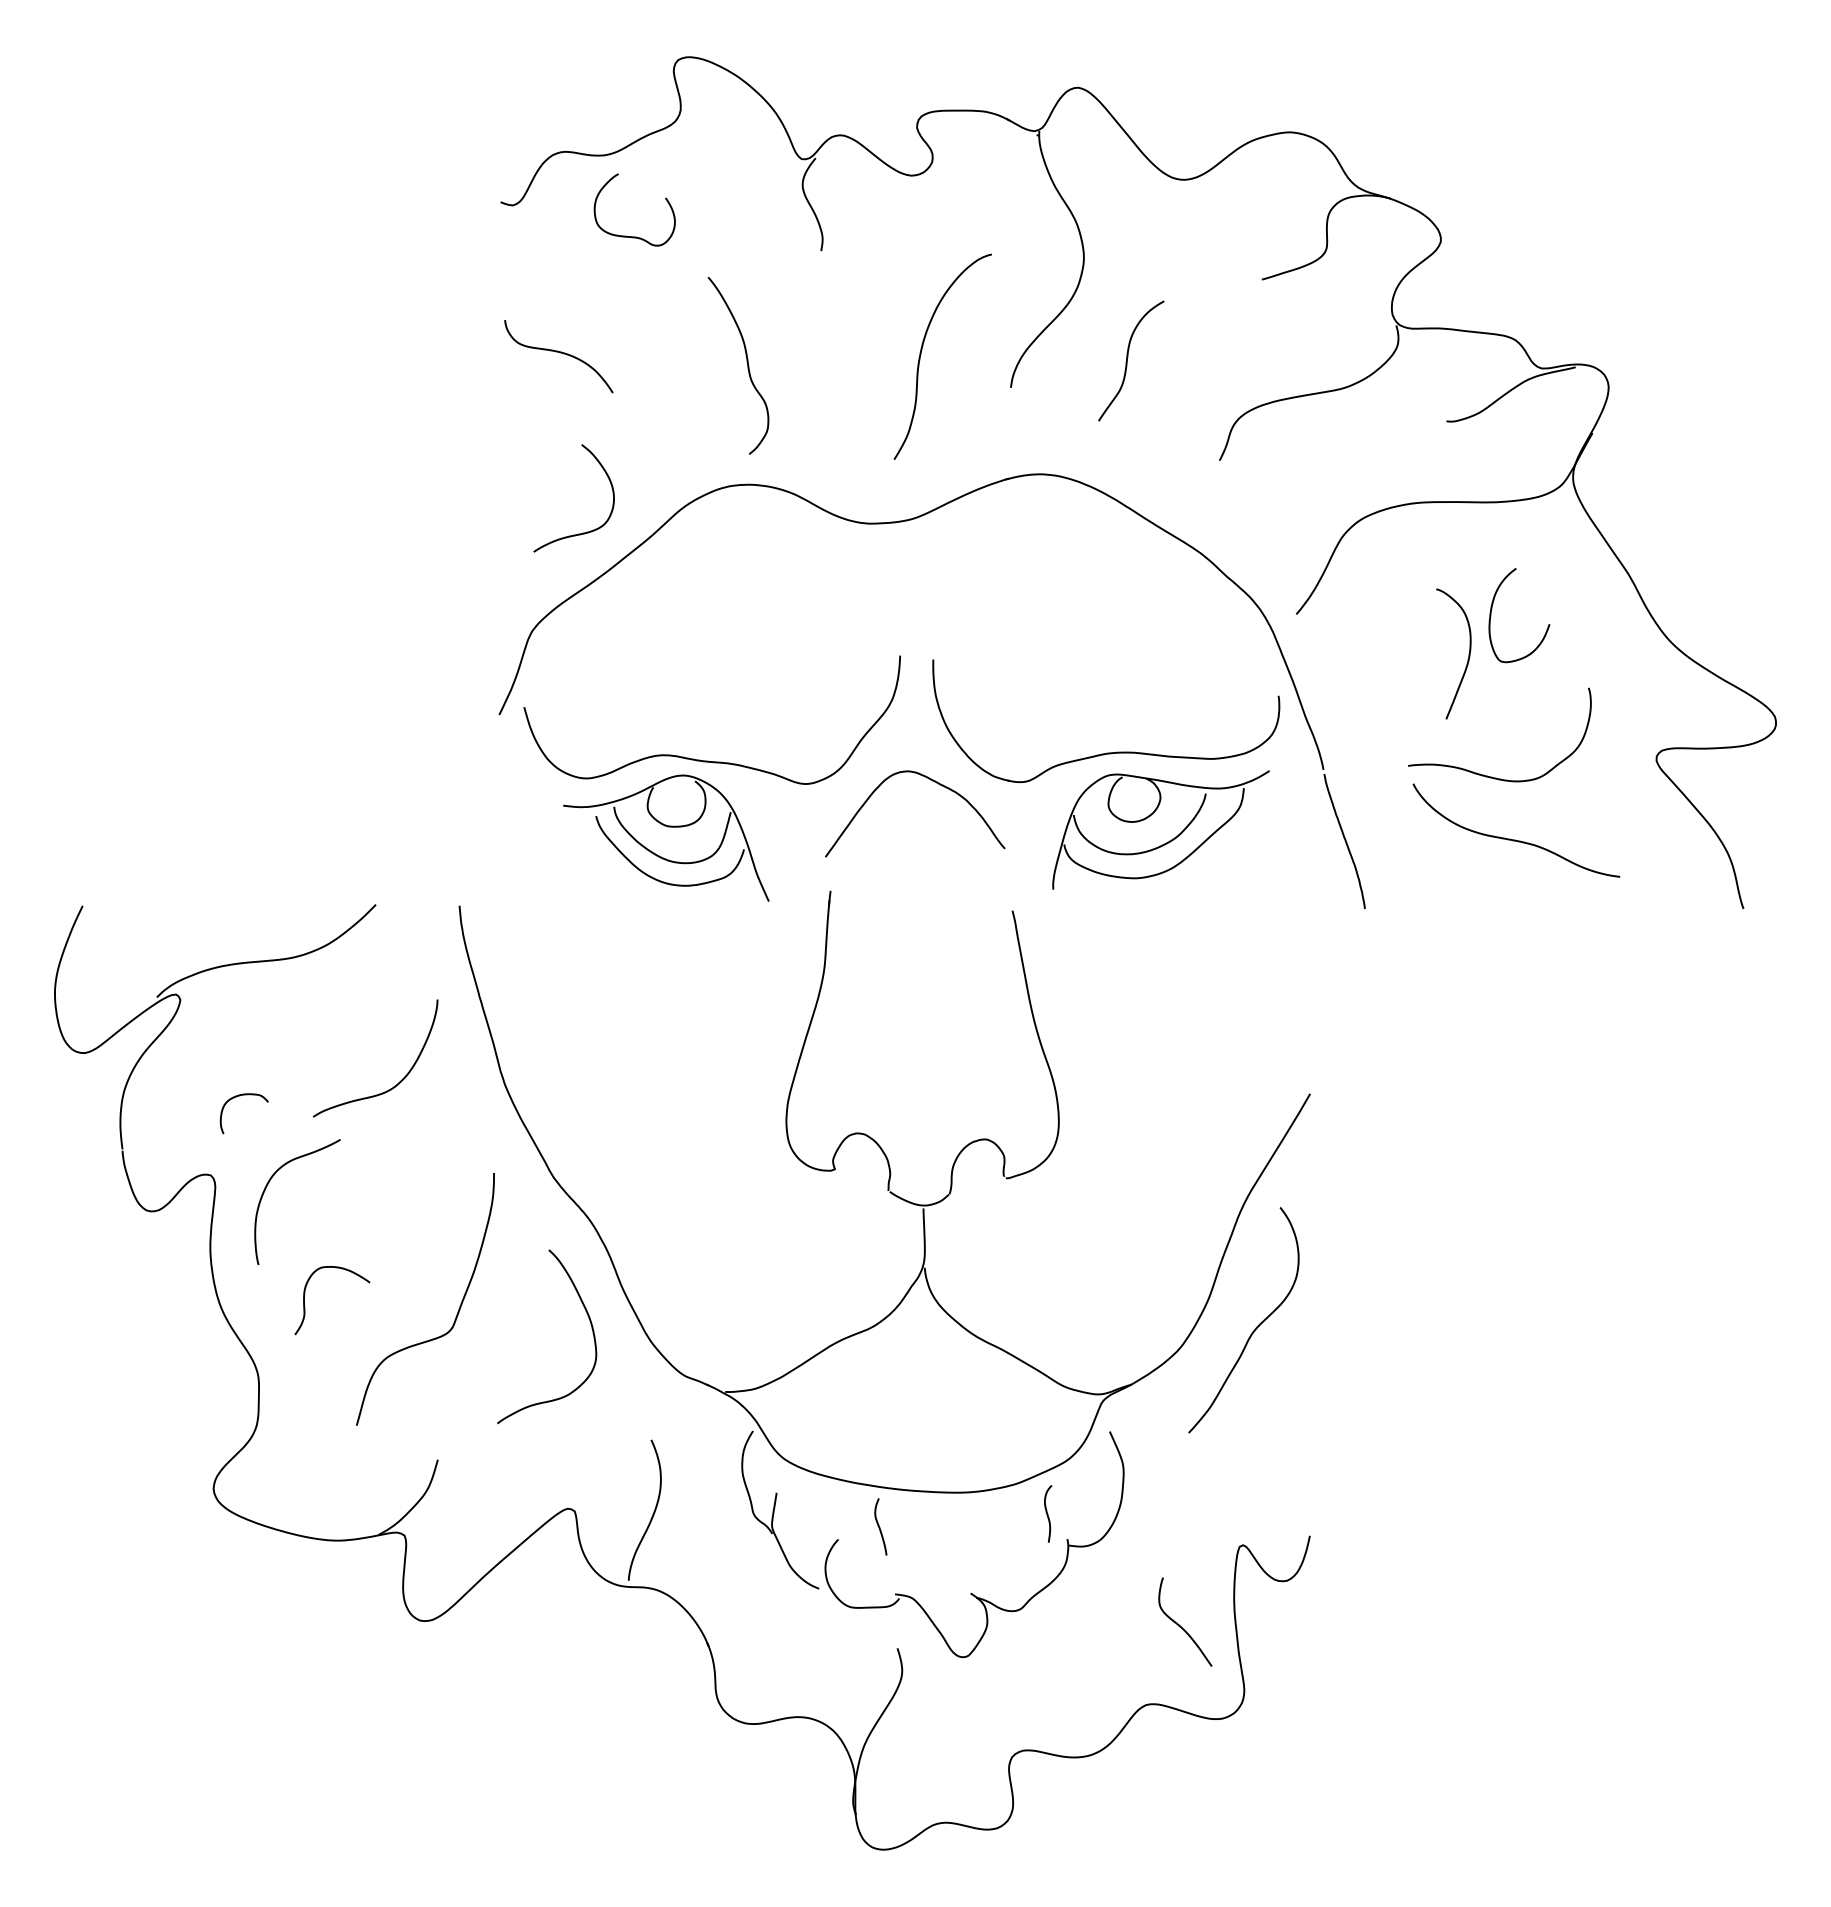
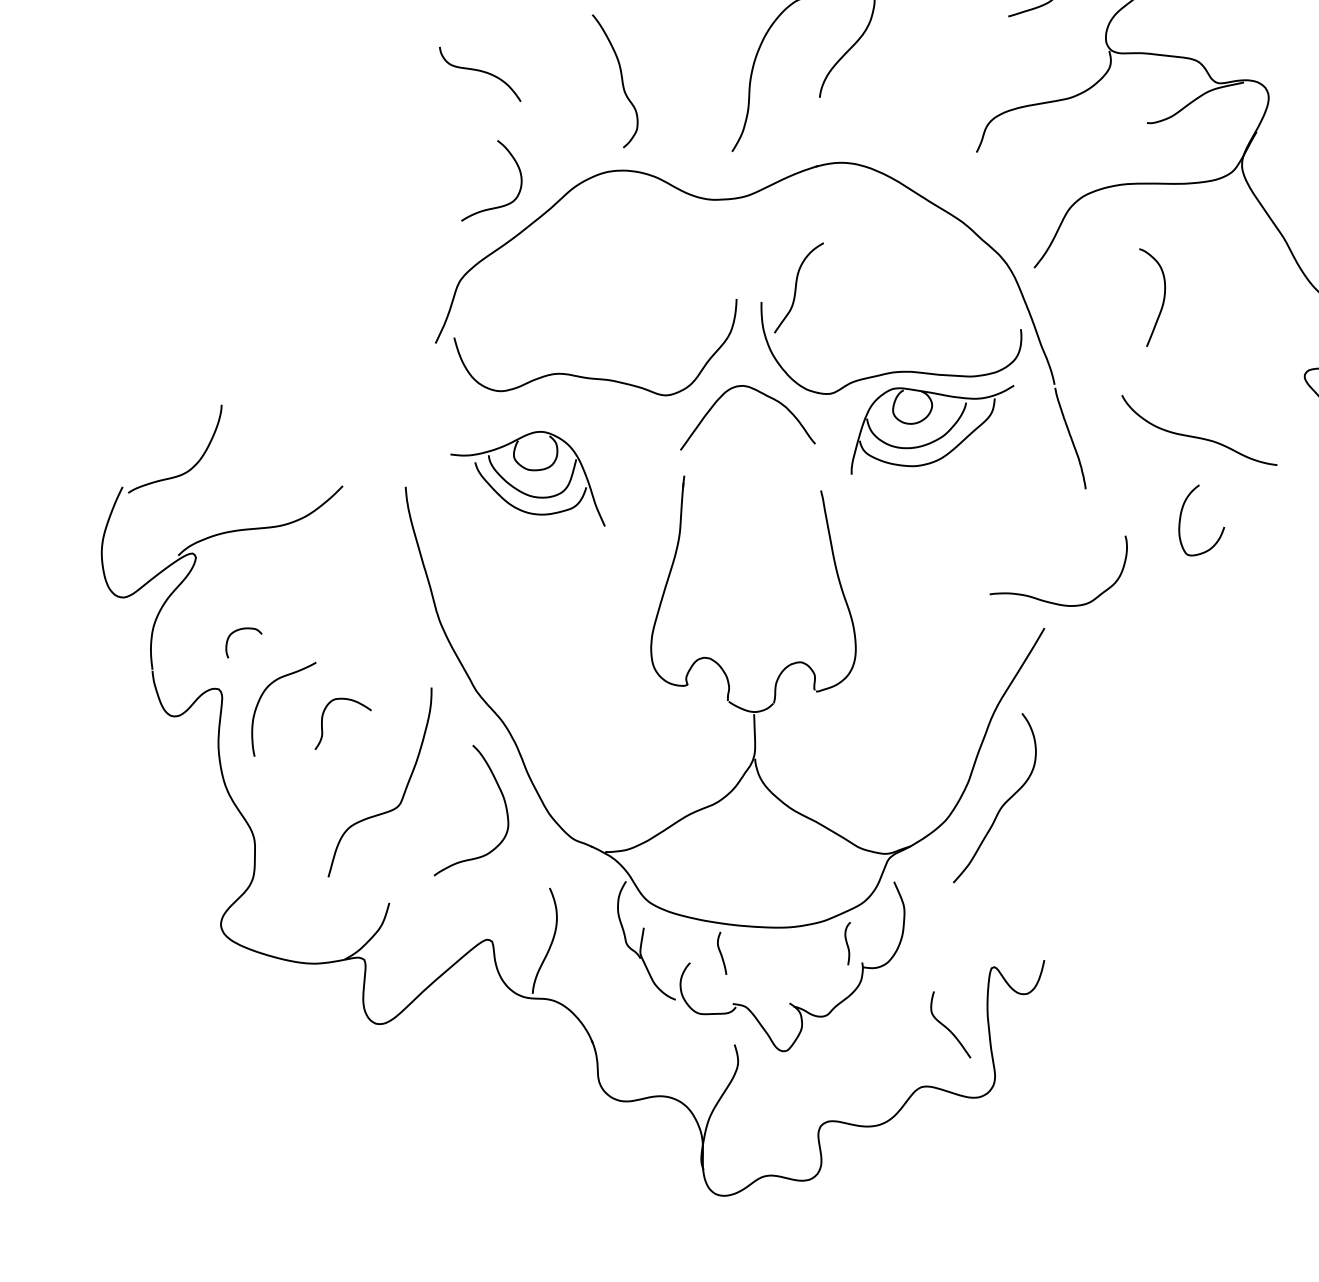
curve: (1127, 360) -> (796, 287), moved
curve: (1492, 609) -> (1181, 515), moved
curve: (1487, 775) -> (1049, 601), moved
part: (667, 827) -> (528, 470), moved
curve: (394, 1085) -> (189, 469), moved
curve: (305, 1294) -> (323, 719), moved

